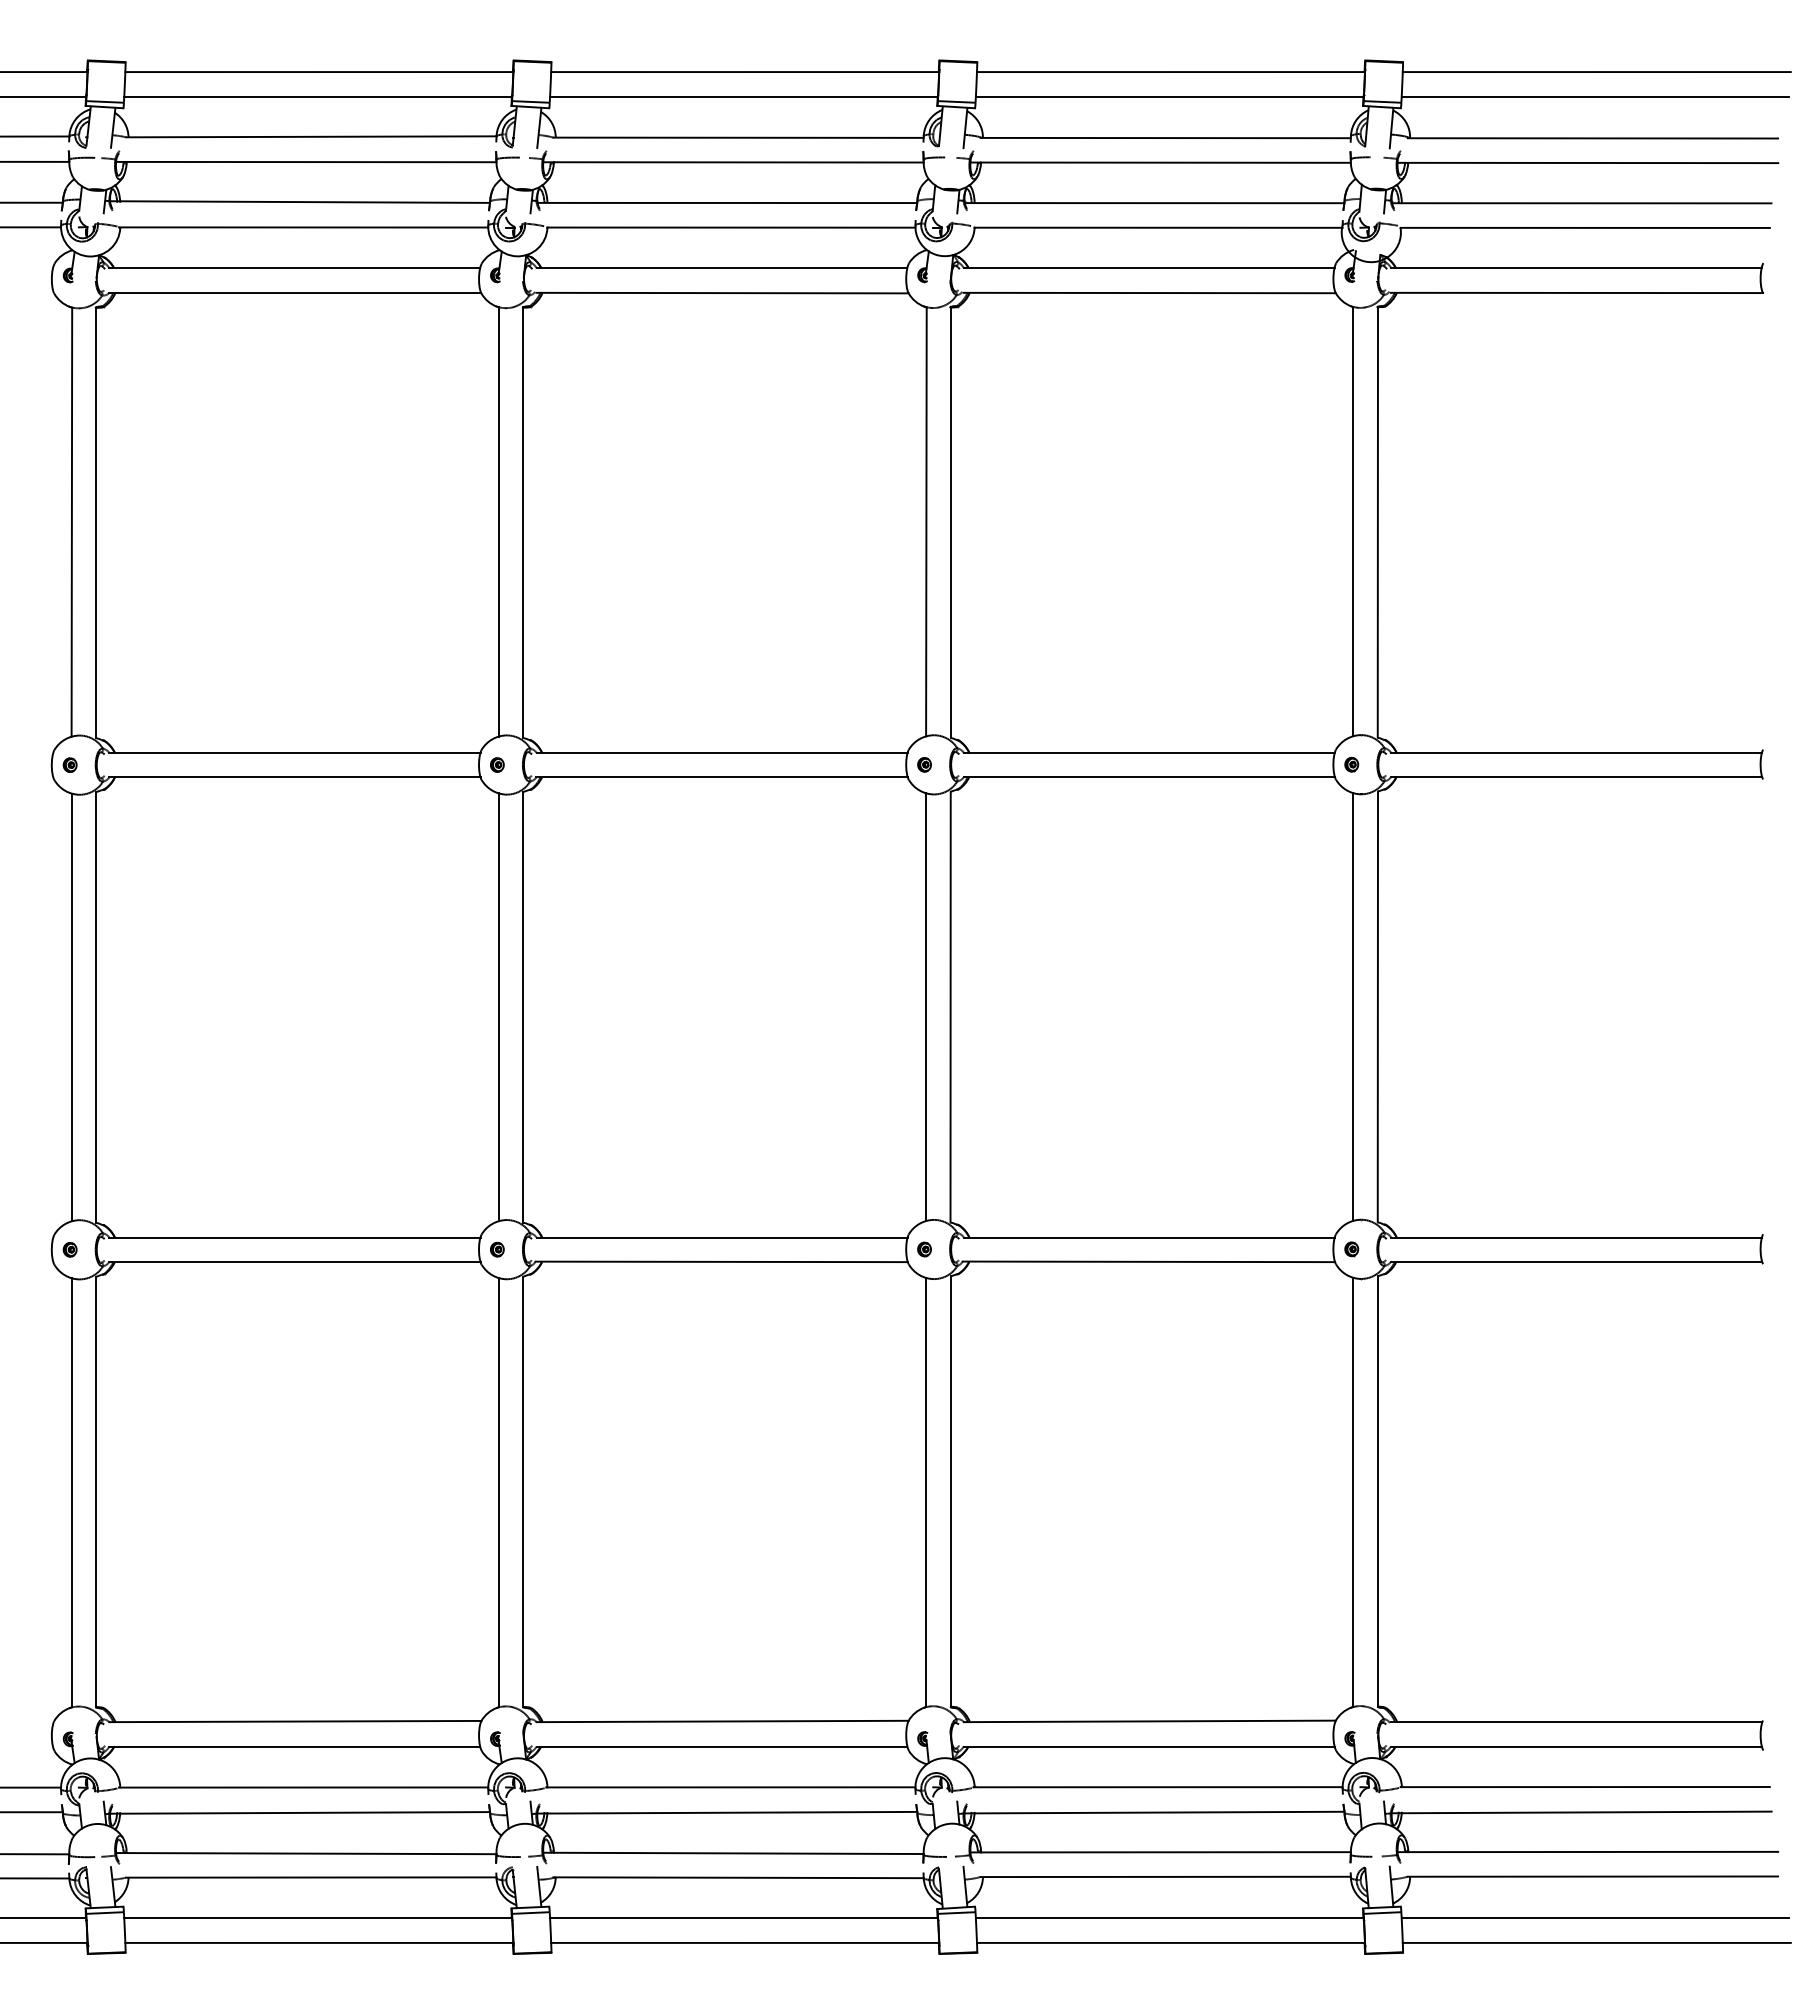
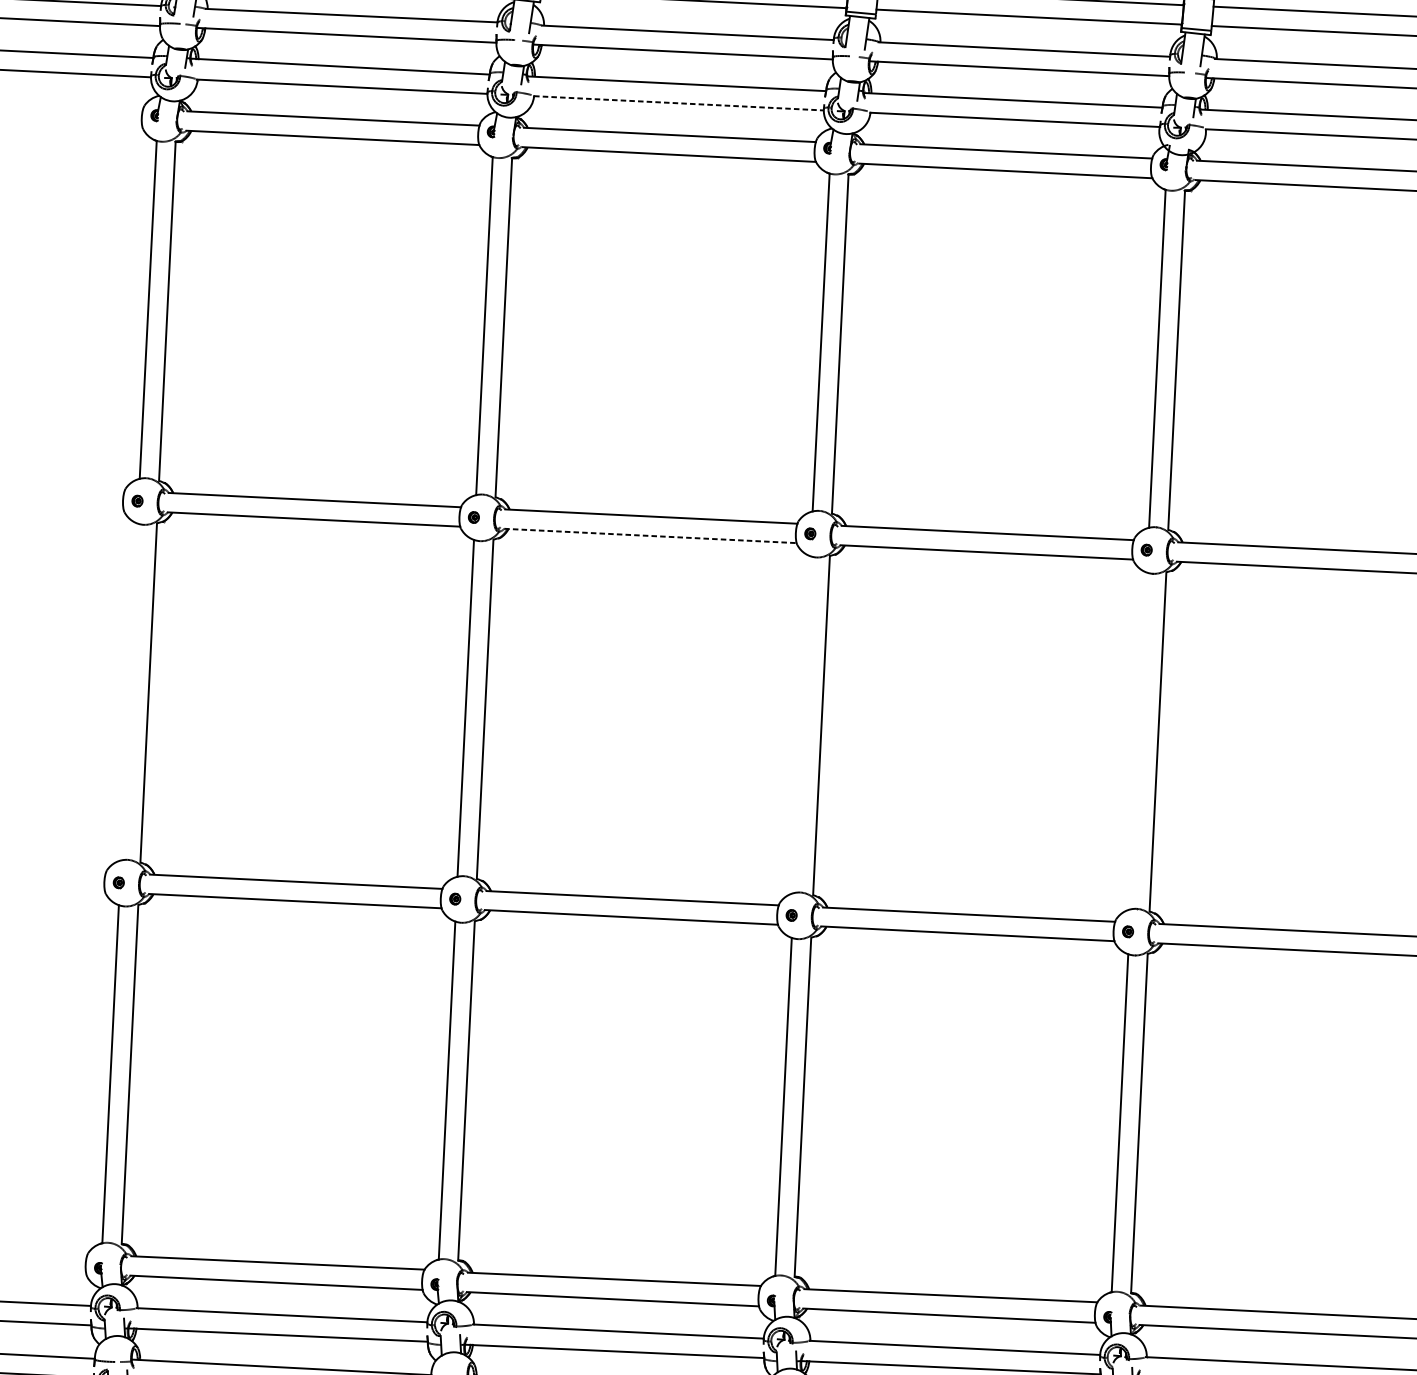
line: (731, 227) -> (678, 103), solid -> dashed
line: (722, 777) -> (650, 535), solid -> dashed
line: (1353, 1006) -> (1138, 740), removed
line: (71, 1007) -> (129, 692), removed
line: (926, 1007) -> (802, 724), removed

